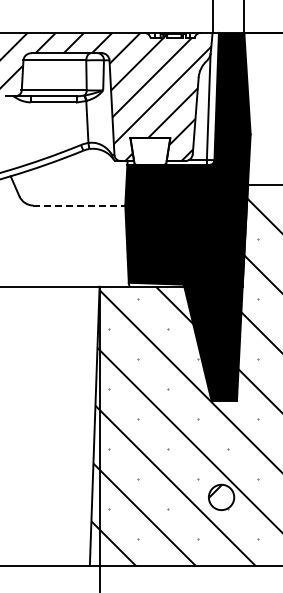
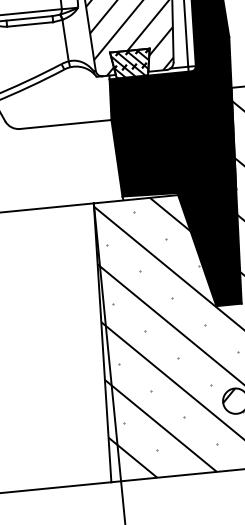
hatch: (150, 151) -> (131, 63), added
line: (79, 205) -> (65, 124), dashed -> solid

